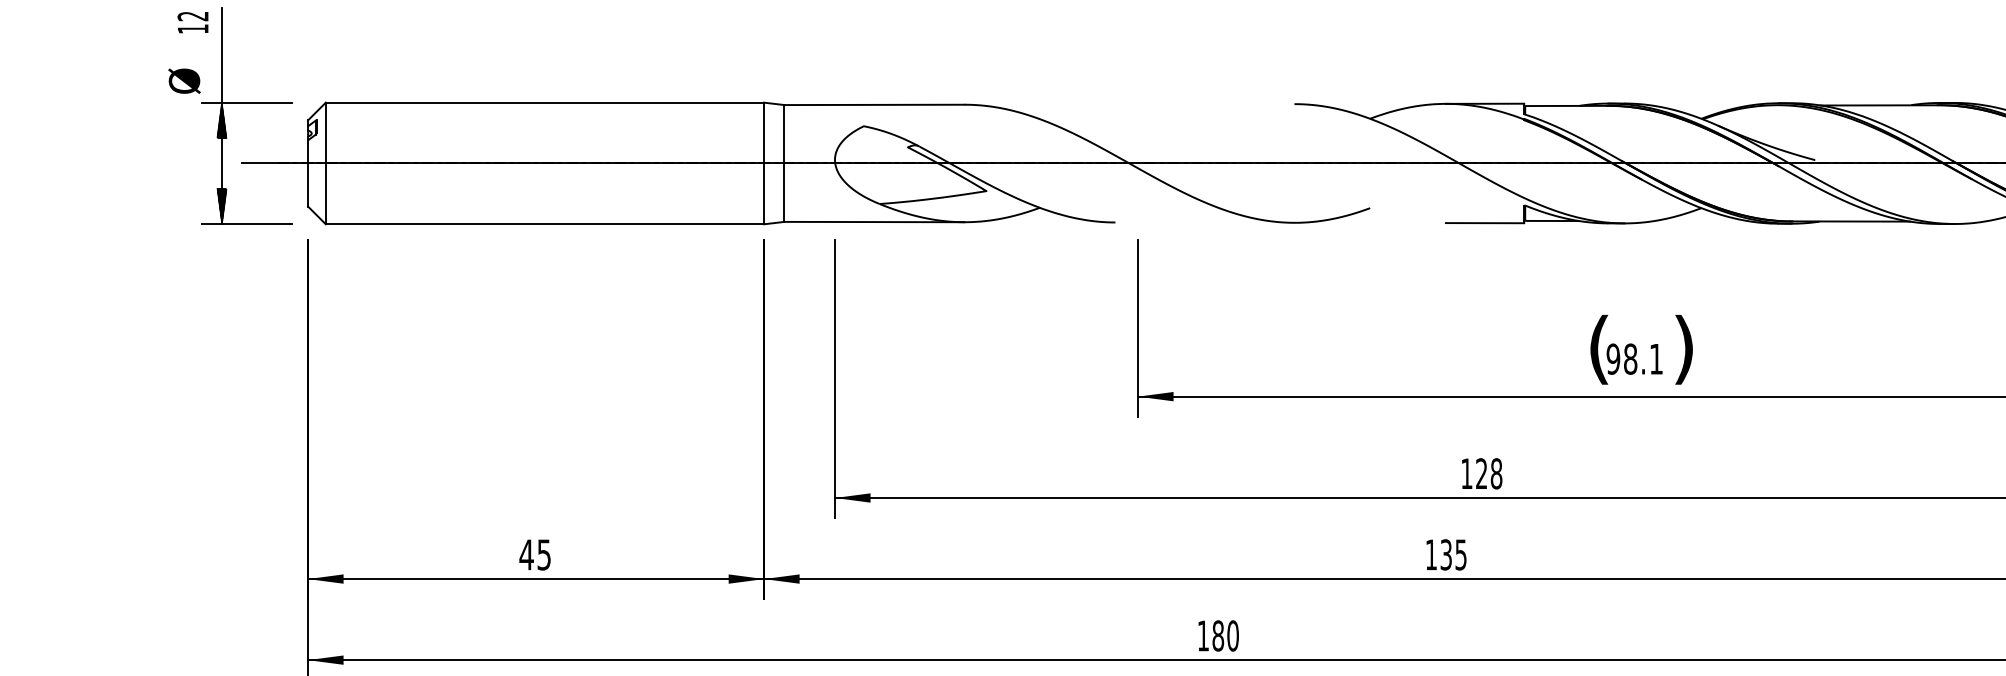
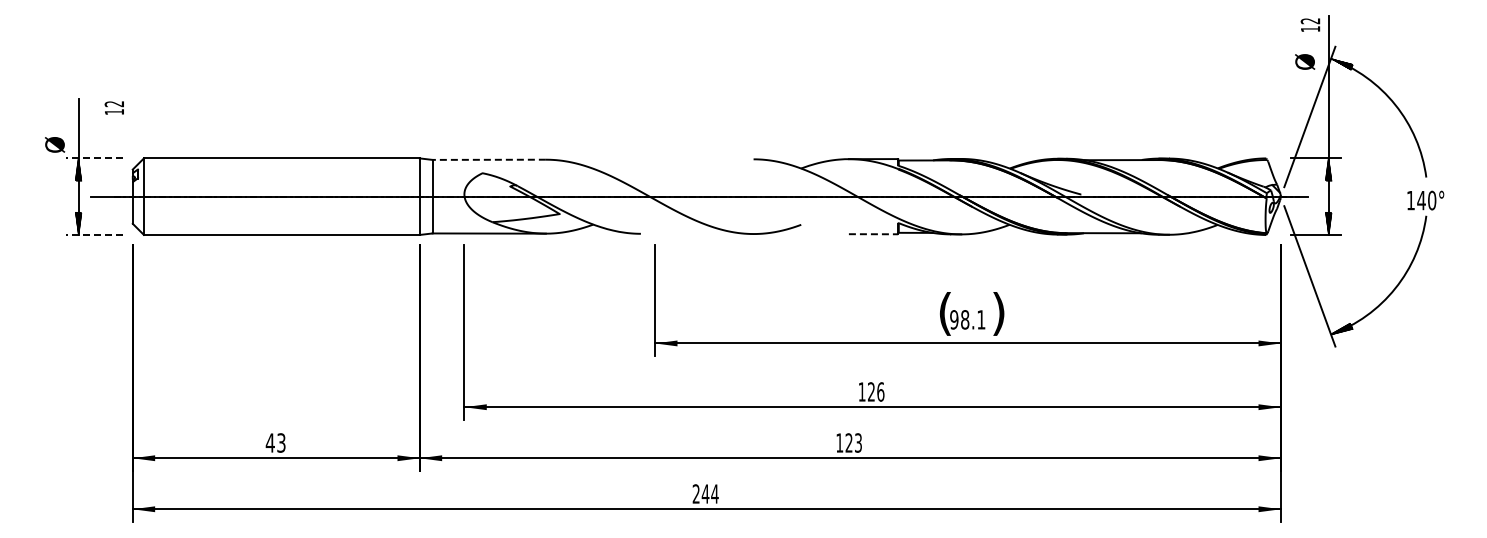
text: (191, 21) -> (113, 107), moved
line: (245, 102) -> (93, 158), solid -> dashed
line: (874, 104) -> (489, 159), solid -> dashed
line: (245, 223) -> (93, 234), solid -> dashed
line: (1484, 223) -> (873, 234), solid -> dashed
text: (1496, 473) -> (880, 391), 128 -> 126
text: (544, 554) -> (281, 442), 45 -> 43
text: (1453, 554) -> (853, 442), 135 -> 123
text: (1218, 635) -> (705, 493), 180 -> 244

